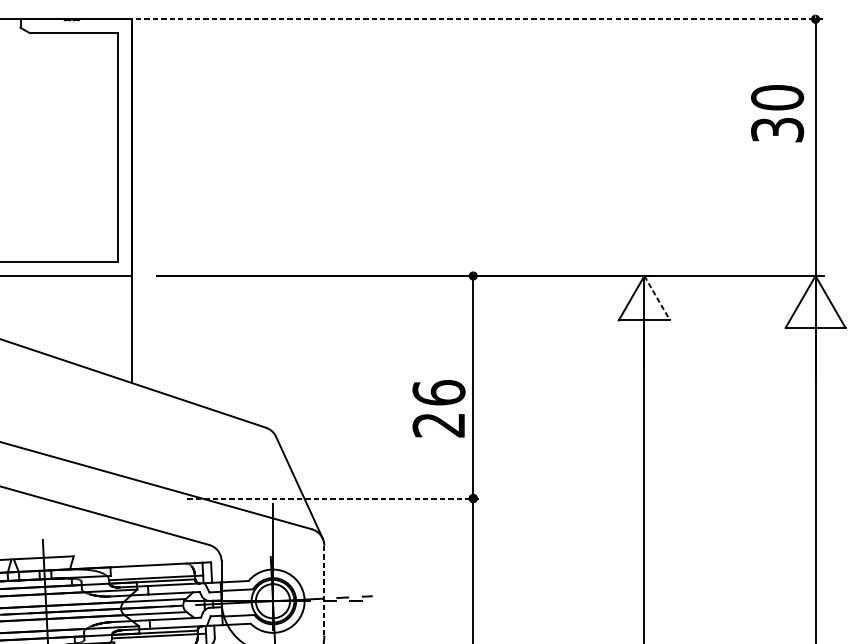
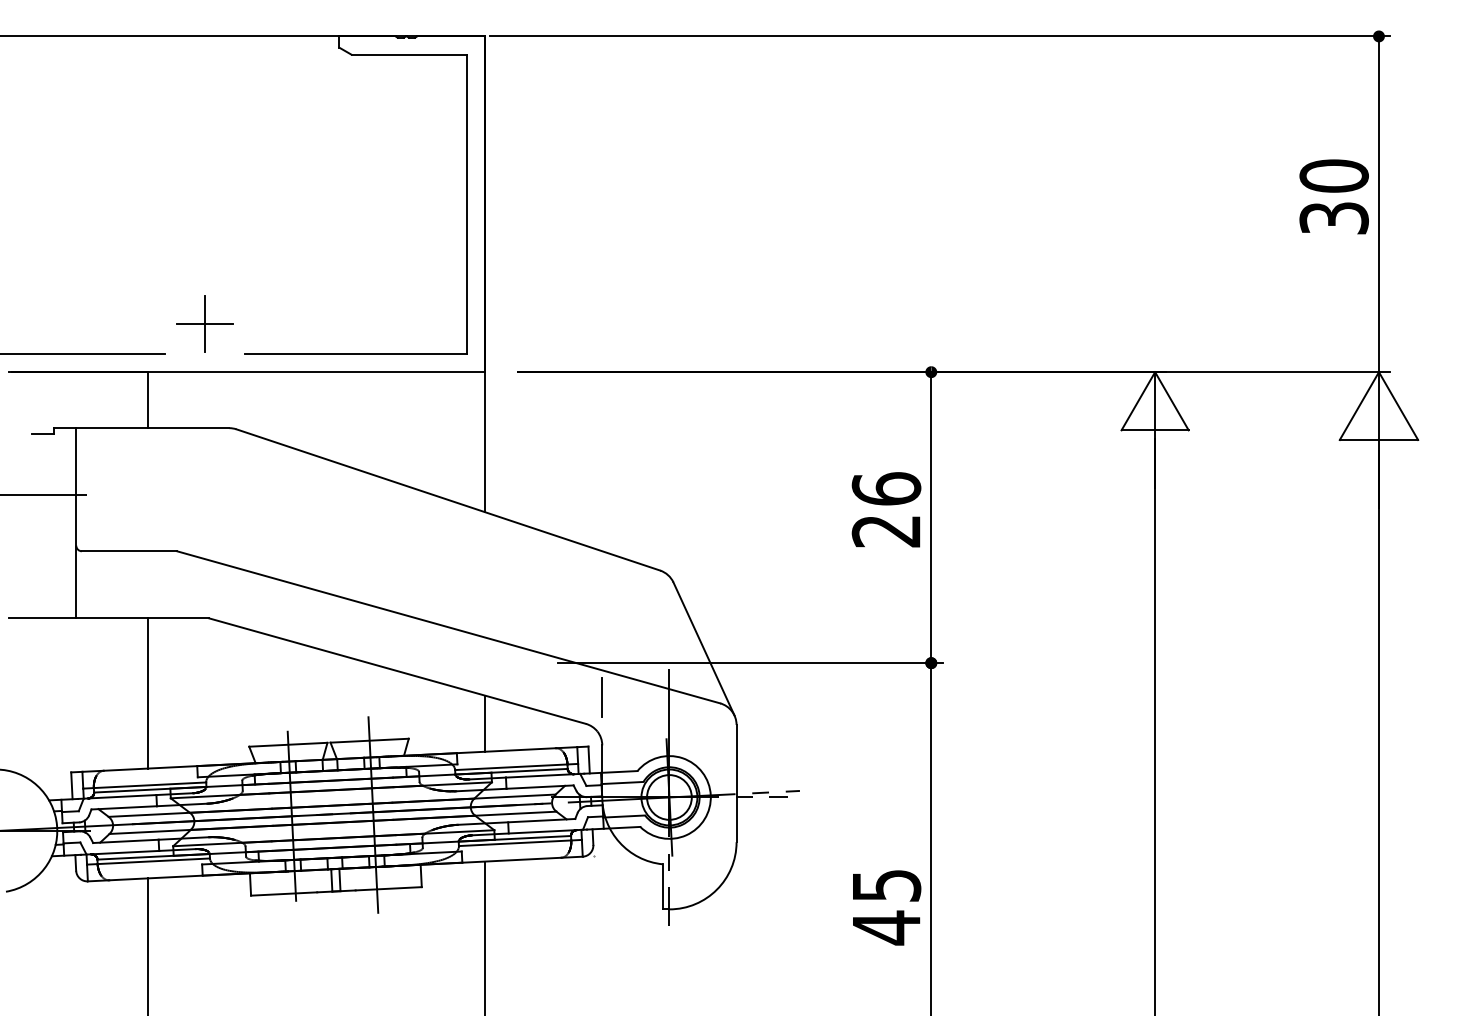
line: (480, 19) -> (940, 36), dashed -> solid
text: (776, 113) -> (1333, 196), moved
line: (656, 298) -> (1171, 401), dashed -> solid
text: (438, 408) -> (886, 509), moved
line: (334, 498) -> (750, 663), dashed -> solid
line: (221, 524) -> (602, 697), added
line: (131, 544) -> (484, 723), added
line: (324, 590) -> (736, 783), dashed -> solid

